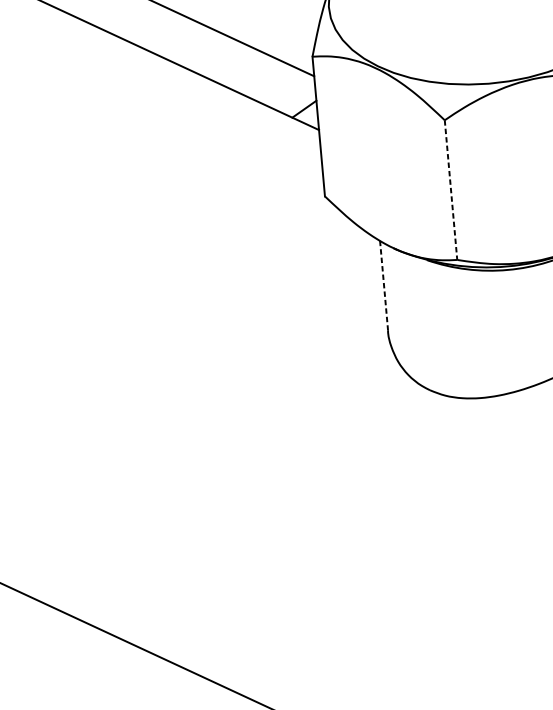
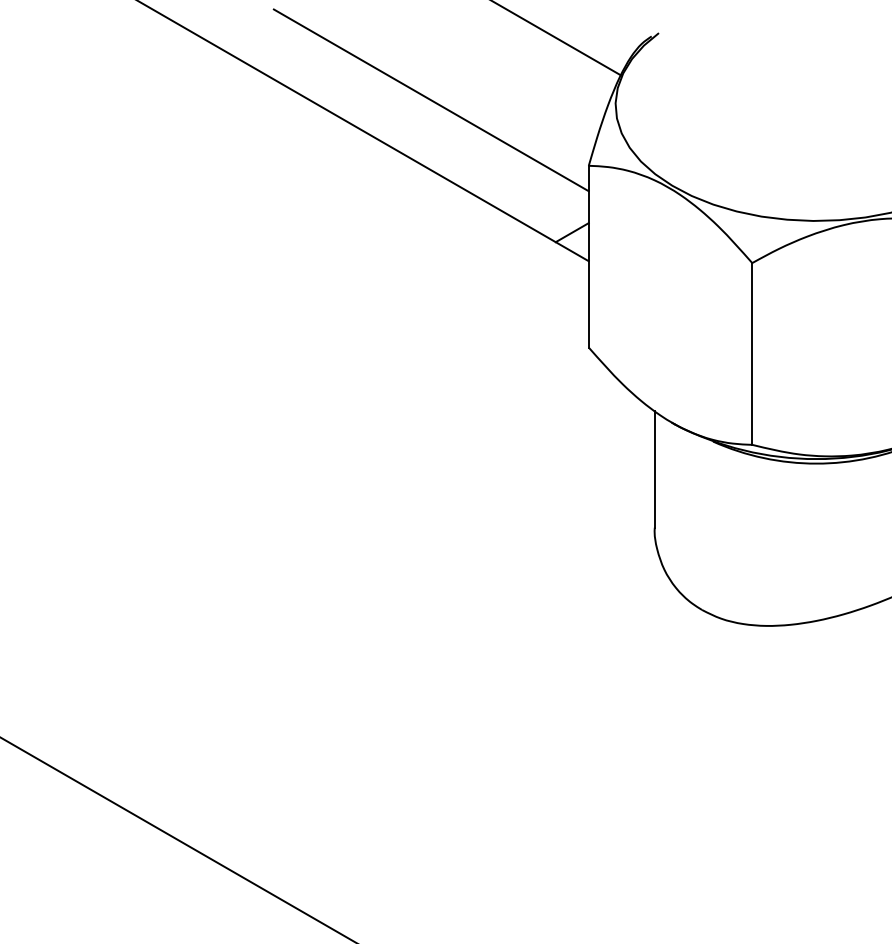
line: (451, 189) -> (752, 353), dashed -> solid
line: (383, 285) -> (654, 469), dashed -> solid

